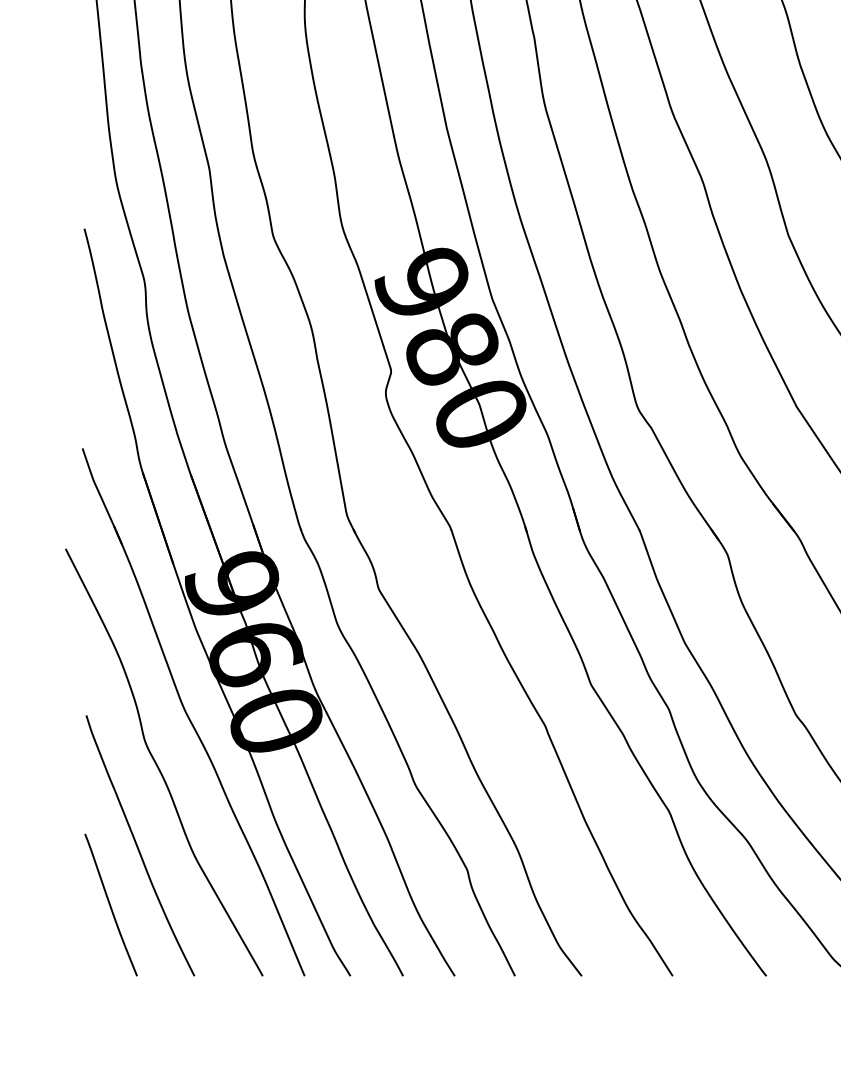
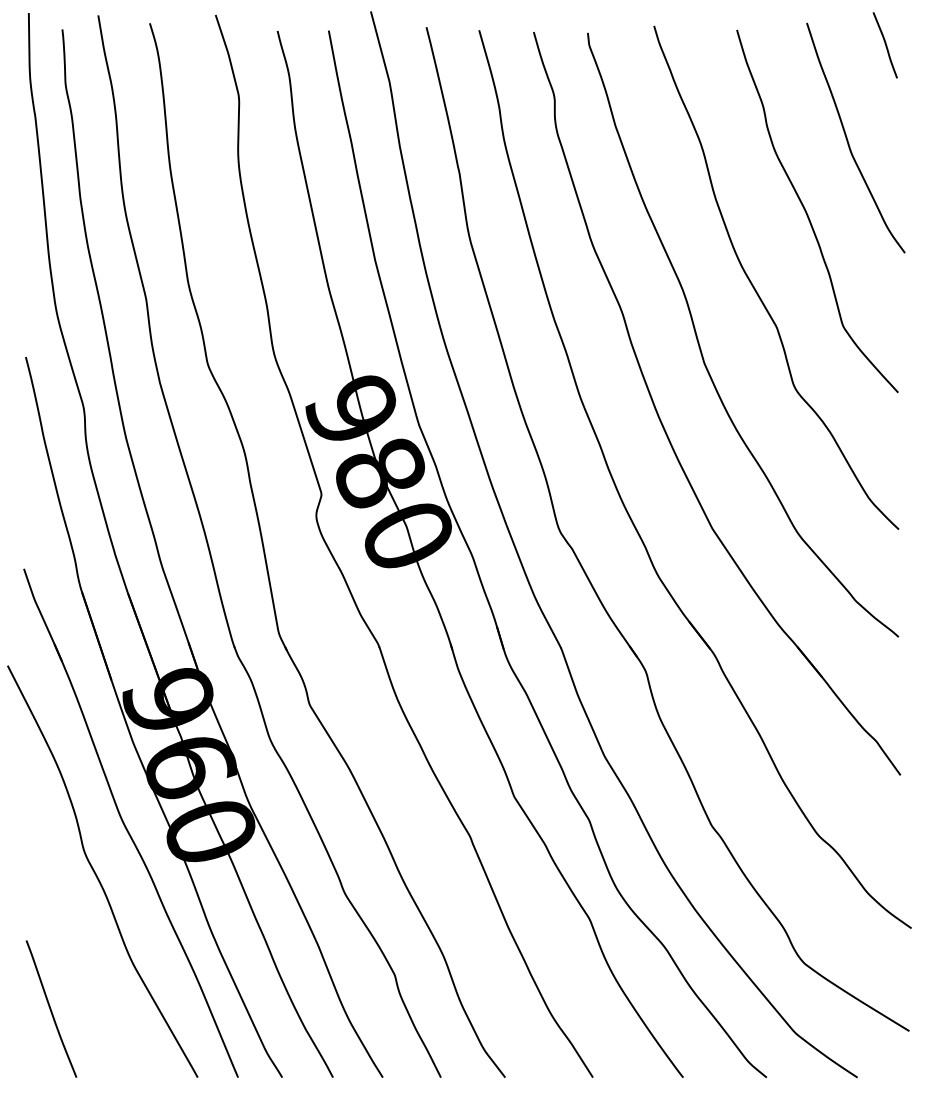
curve: (138, 845) -> (77, 951), removed

